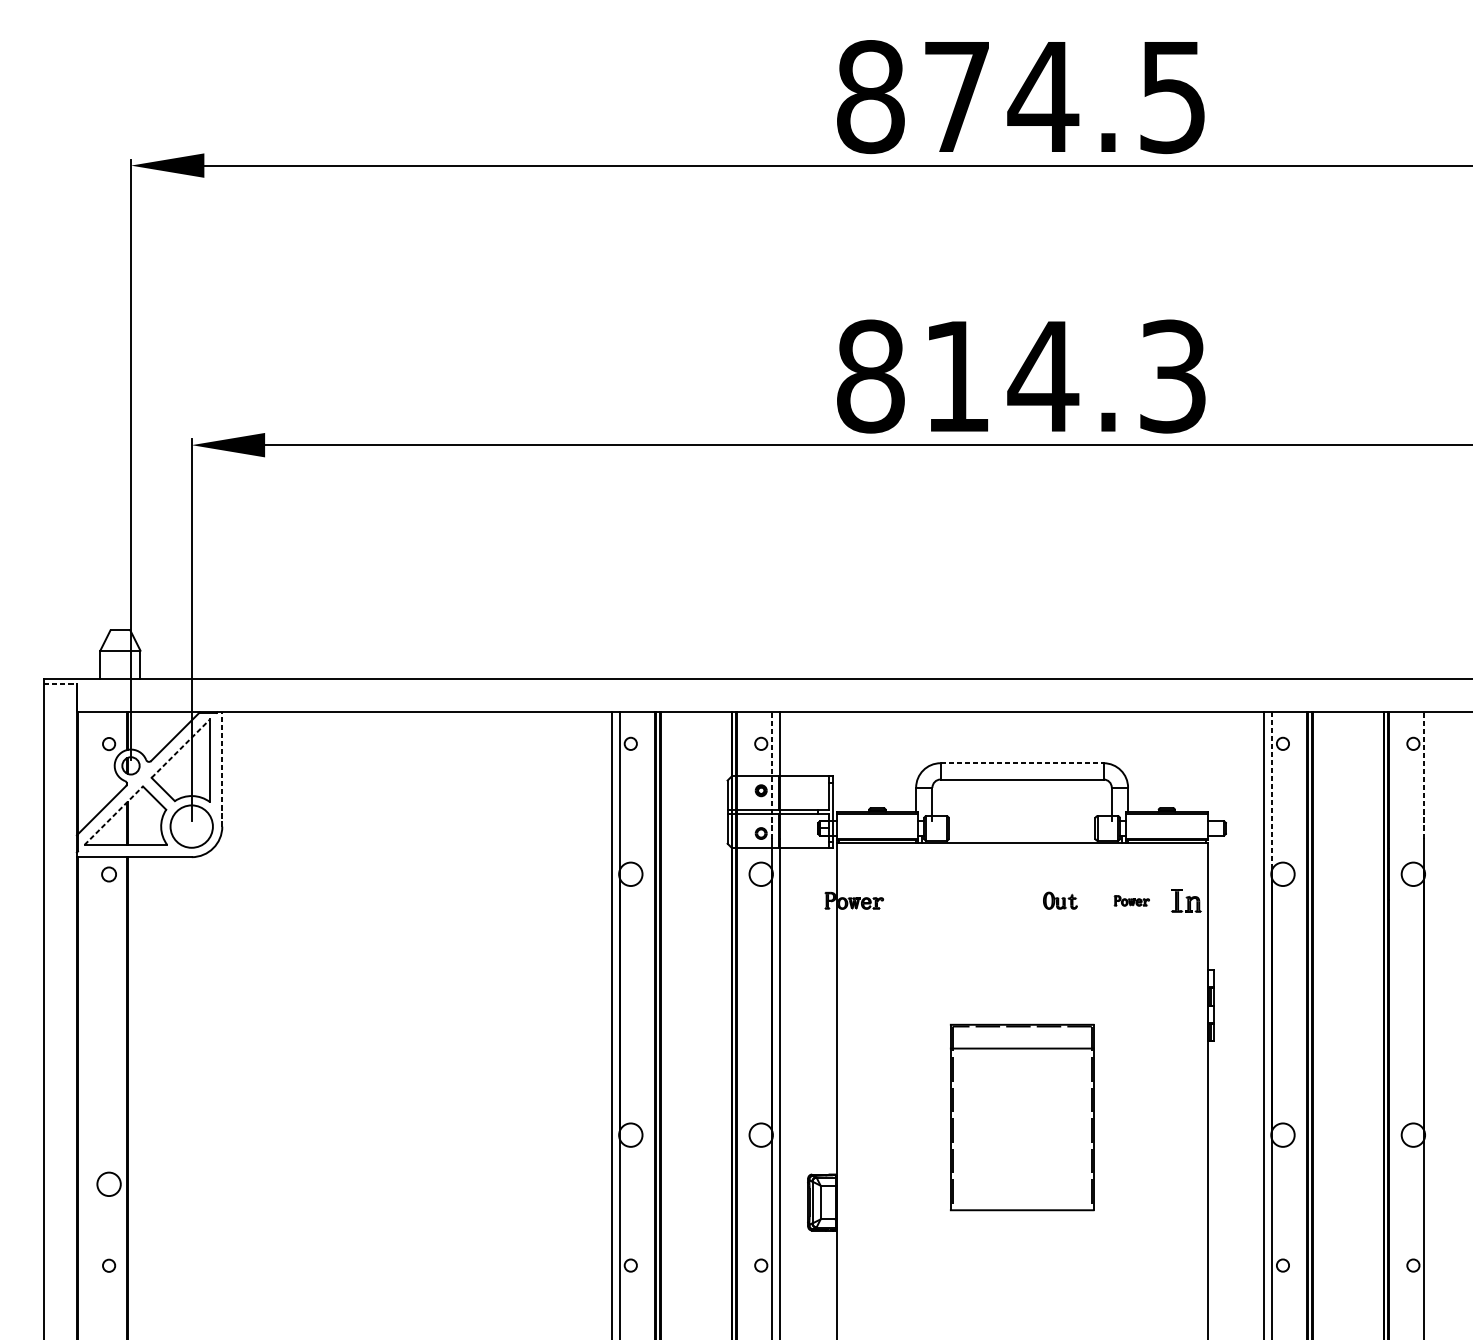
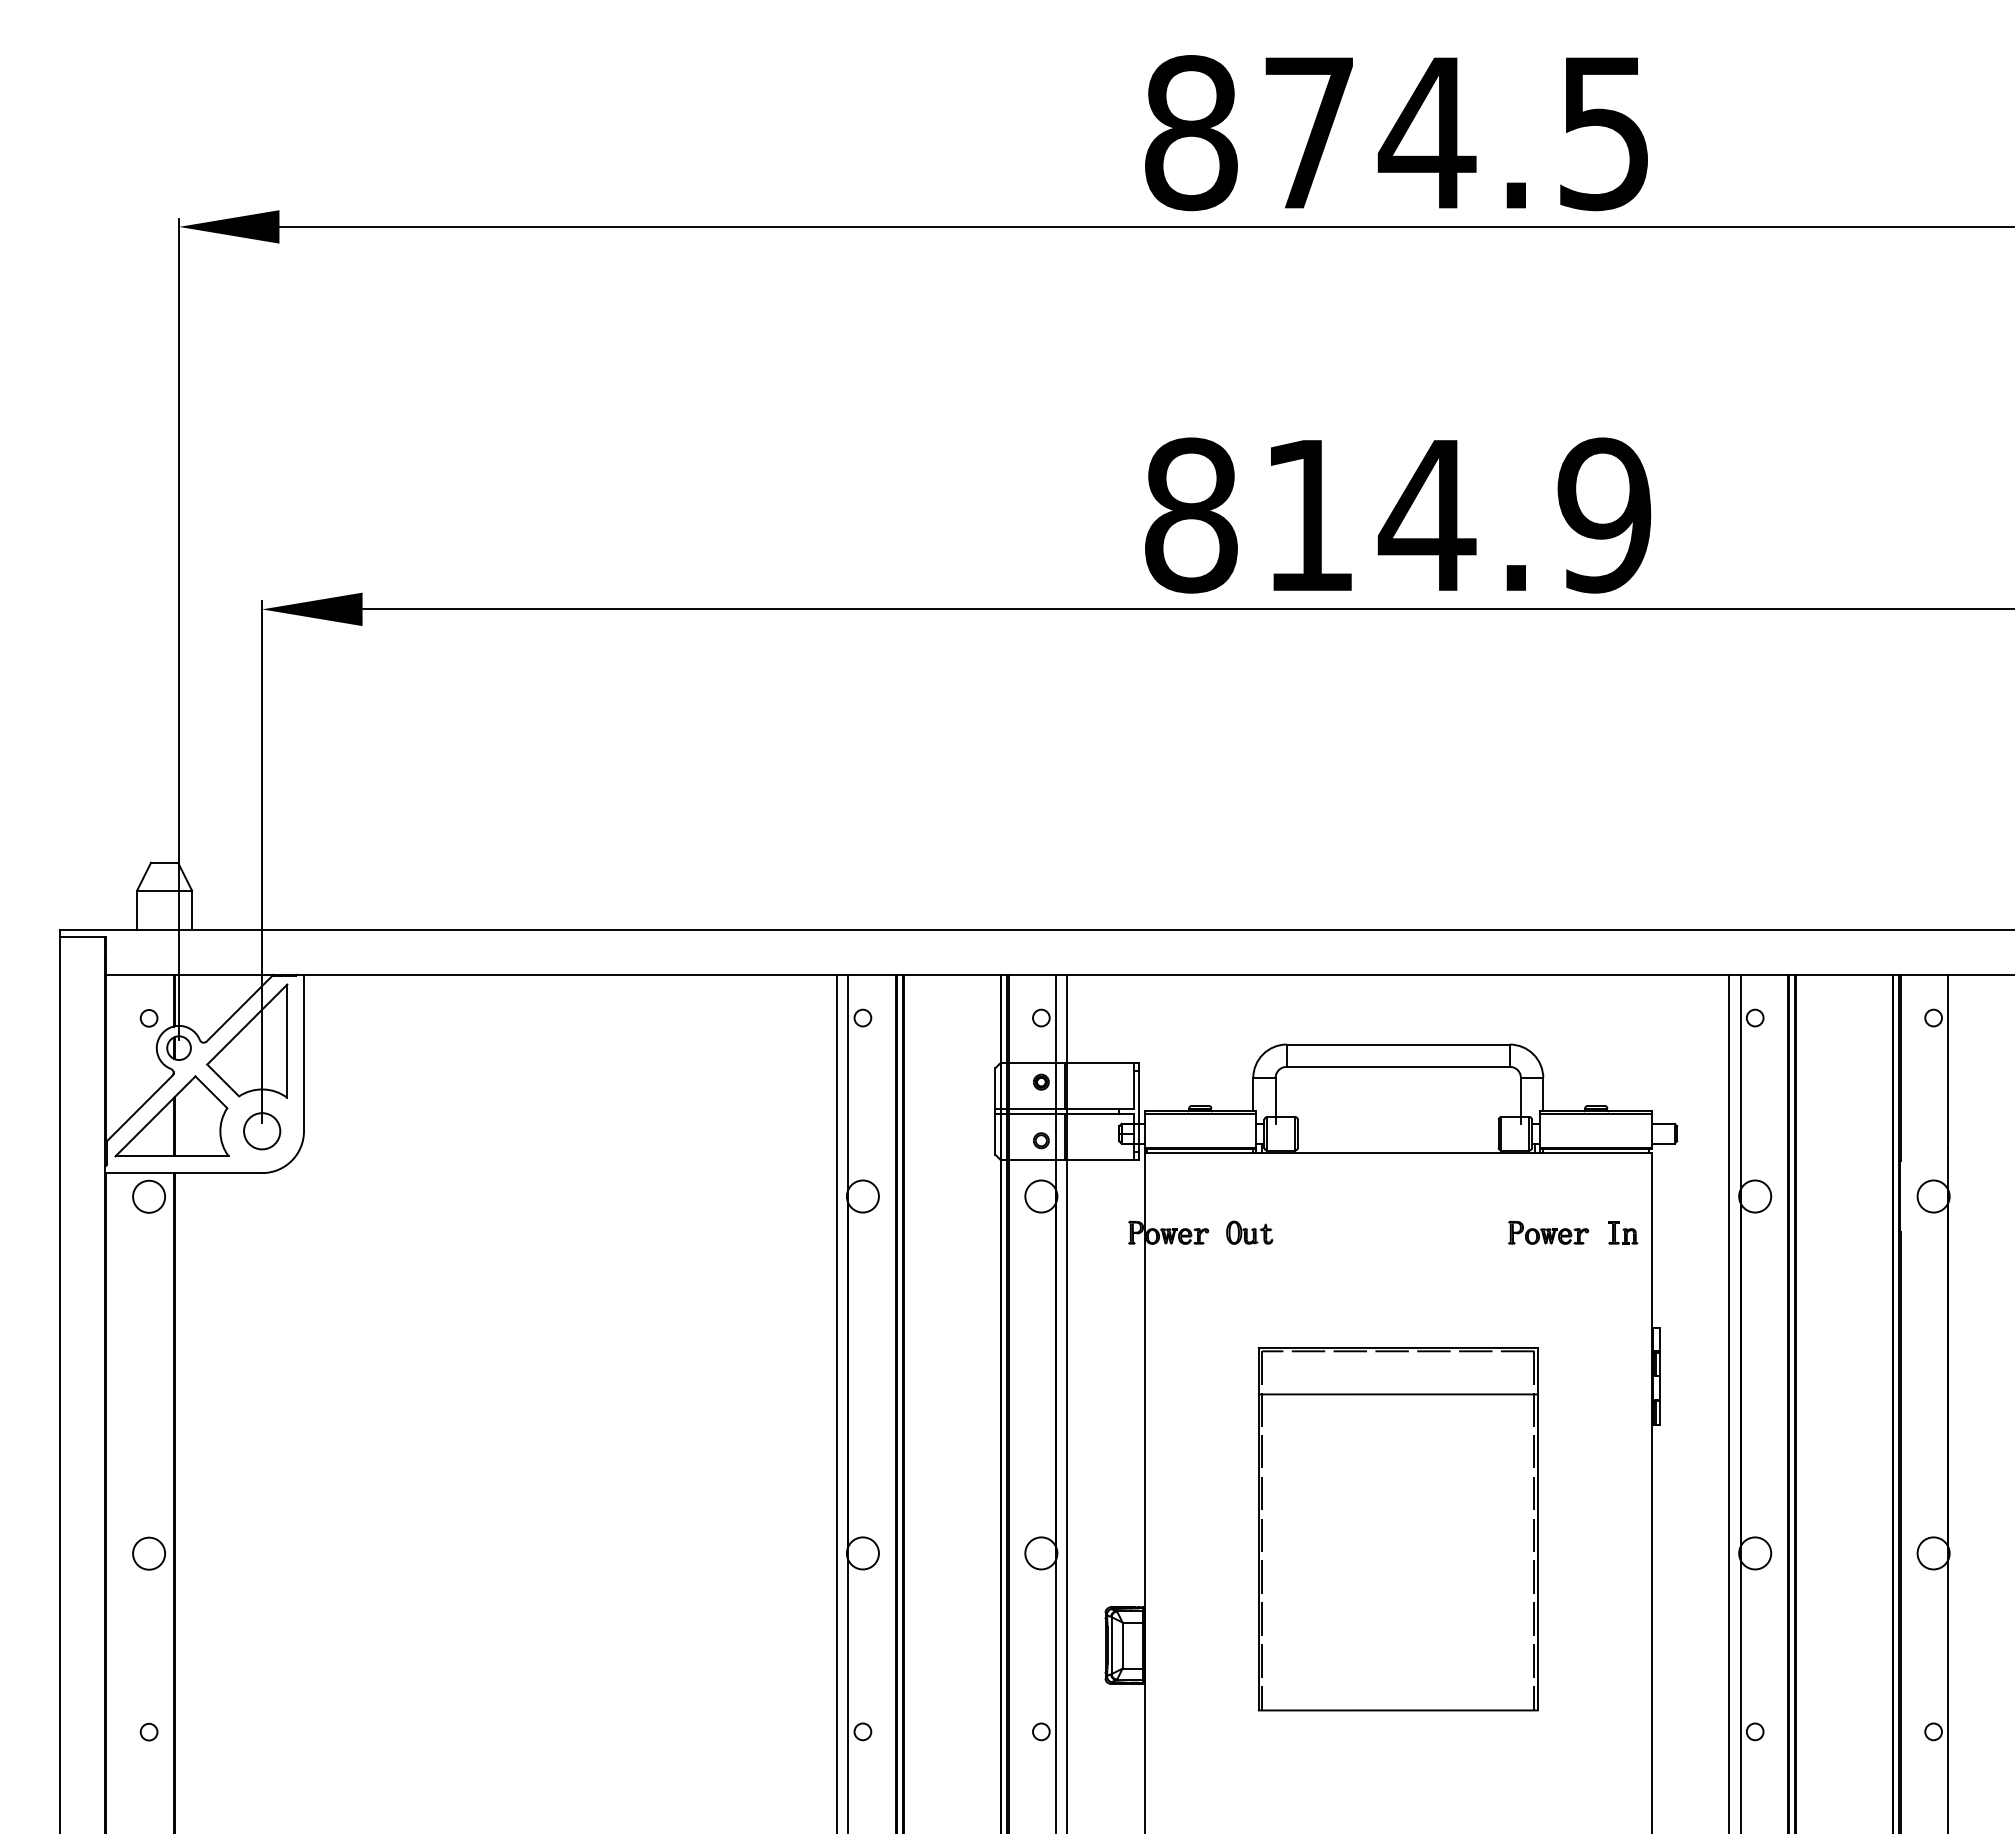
text: (1172, 376) -> (1604, 515), 814.3 -> 814.9
line: (61, 684) -> (83, 936), dashed -> solid
line: (181, 748) -> (247, 1024), dashed -> solid
line: (1022, 763) -> (1398, 1044), dashed -> solid
line: (222, 769) -> (304, 1052), dashed -> solid
line: (772, 774) -> (1056, 1060), dashed -> solid
line: (1424, 774) -> (1948, 1060), dashed -> solid
line: (1272, 790) -> (1740, 1082), dashed -> solid
line: (113, 815) -> (155, 1116), dashed -> solid
circle: (191, 826) -> (262, 1131), size x0.62
circle: (109, 874) -> (149, 1196), size x1.67
part: (1060, 900) -> (1249, 1232), moved
part: (1131, 900) -> (1547, 1232), size x1.67
part: (1186, 900) -> (1623, 1232), size x0.71
part: (1022, 1117) -> (1398, 1529), size x1.43
circle: (108, 1184) -> (148, 1553), moved

